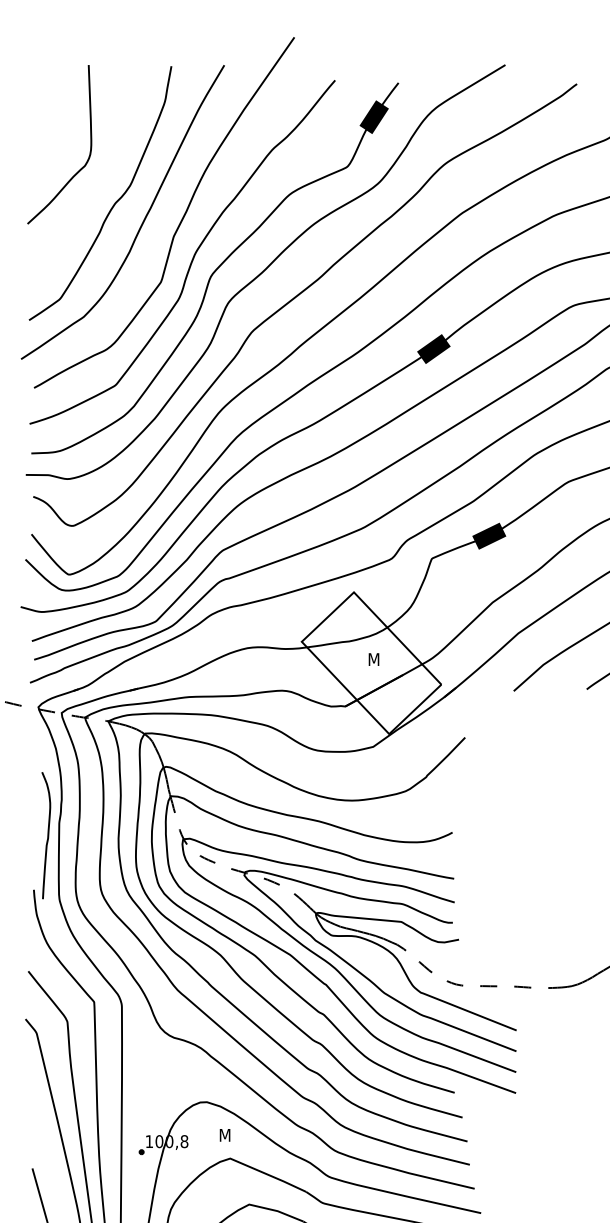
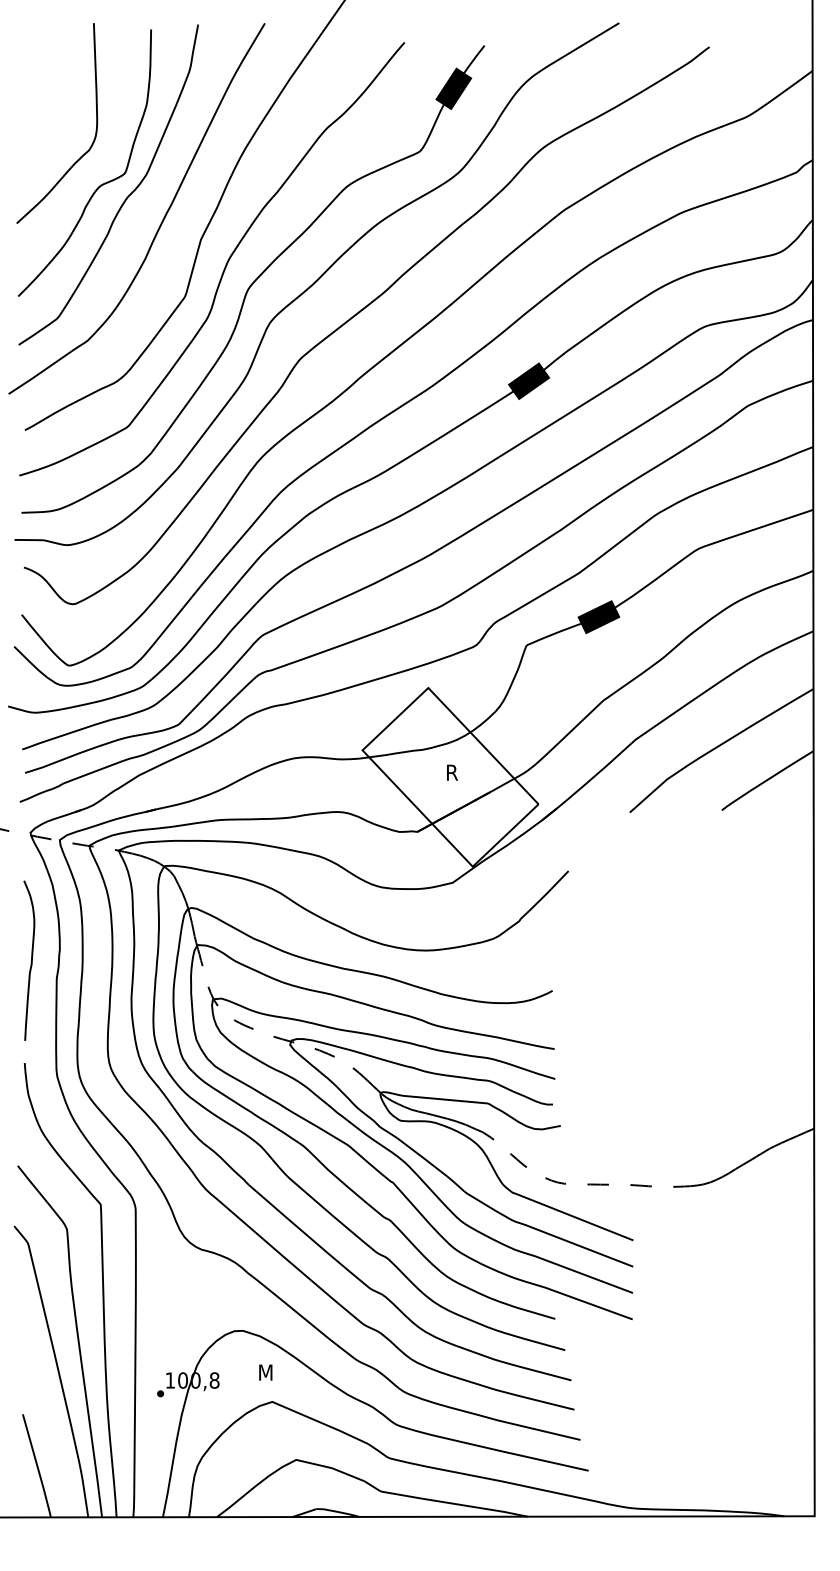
curve: (93, 193) -> (100, 184), added
text: (374, 659) -> (454, 772), M -> R
curve: (47, 835) -> (31, 960), moved

